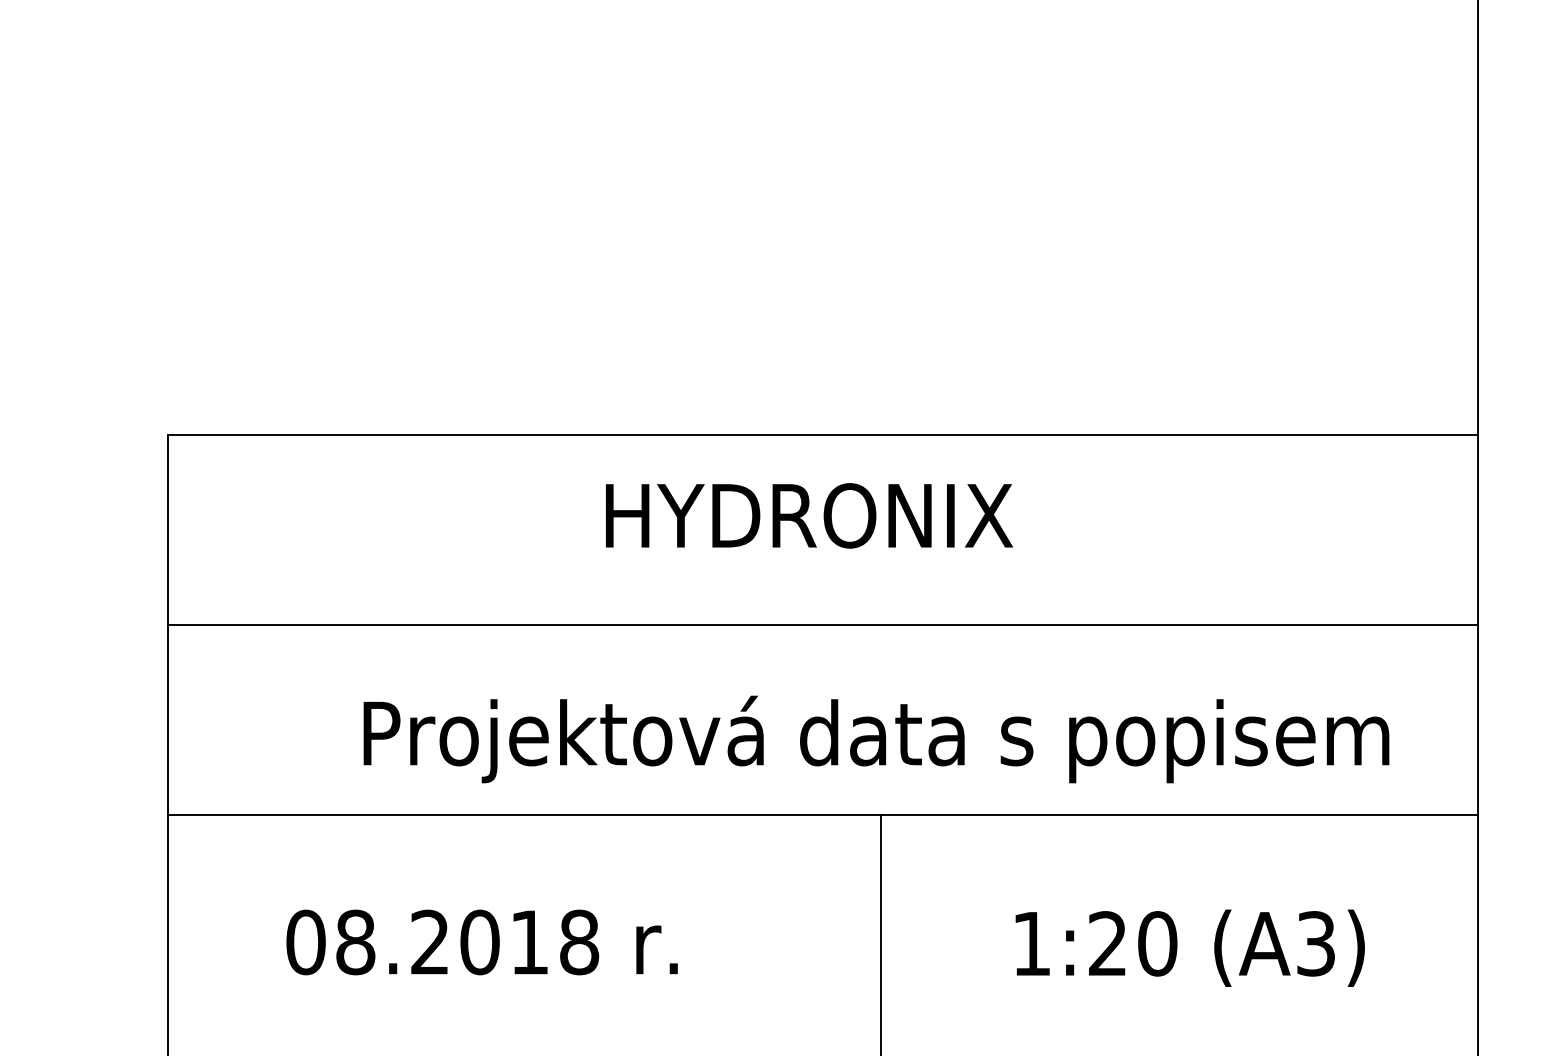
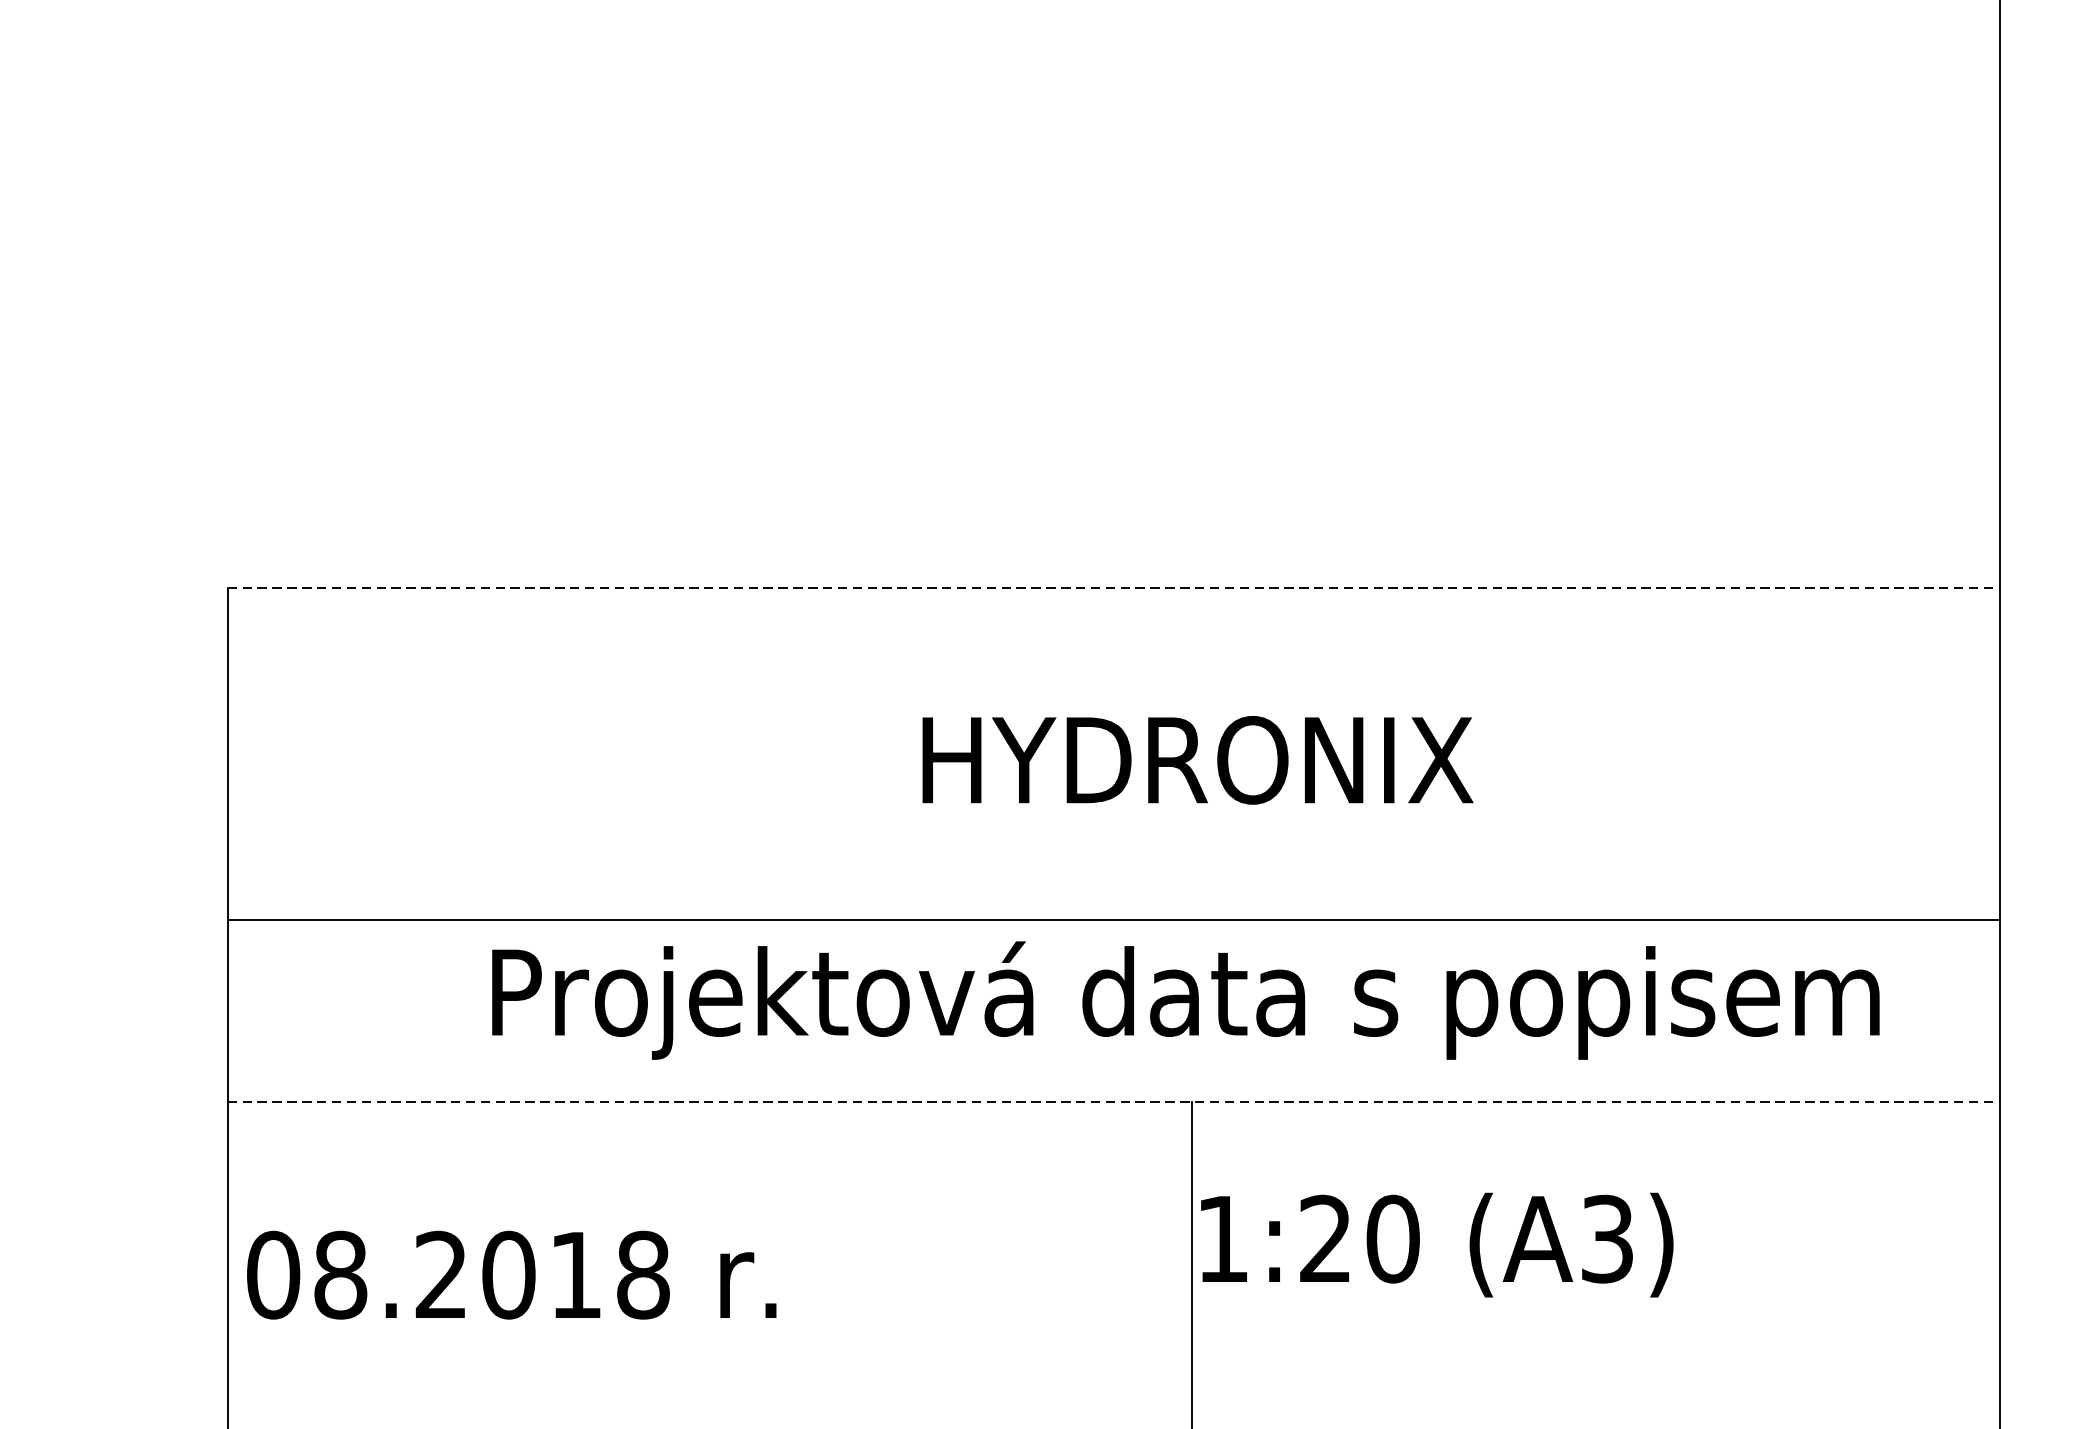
line: (823, 434) -> (1114, 588), solid -> dashed
text: (809, 515) -> (1198, 759), moved
line: (822, 624) -> (1112, 919), moved
line: (823, 814) -> (1114, 1102), solid -> dashed
text: (481, 942) -> (510, 1275), moved
text: (1189, 947) -> (1436, 1244), moved

